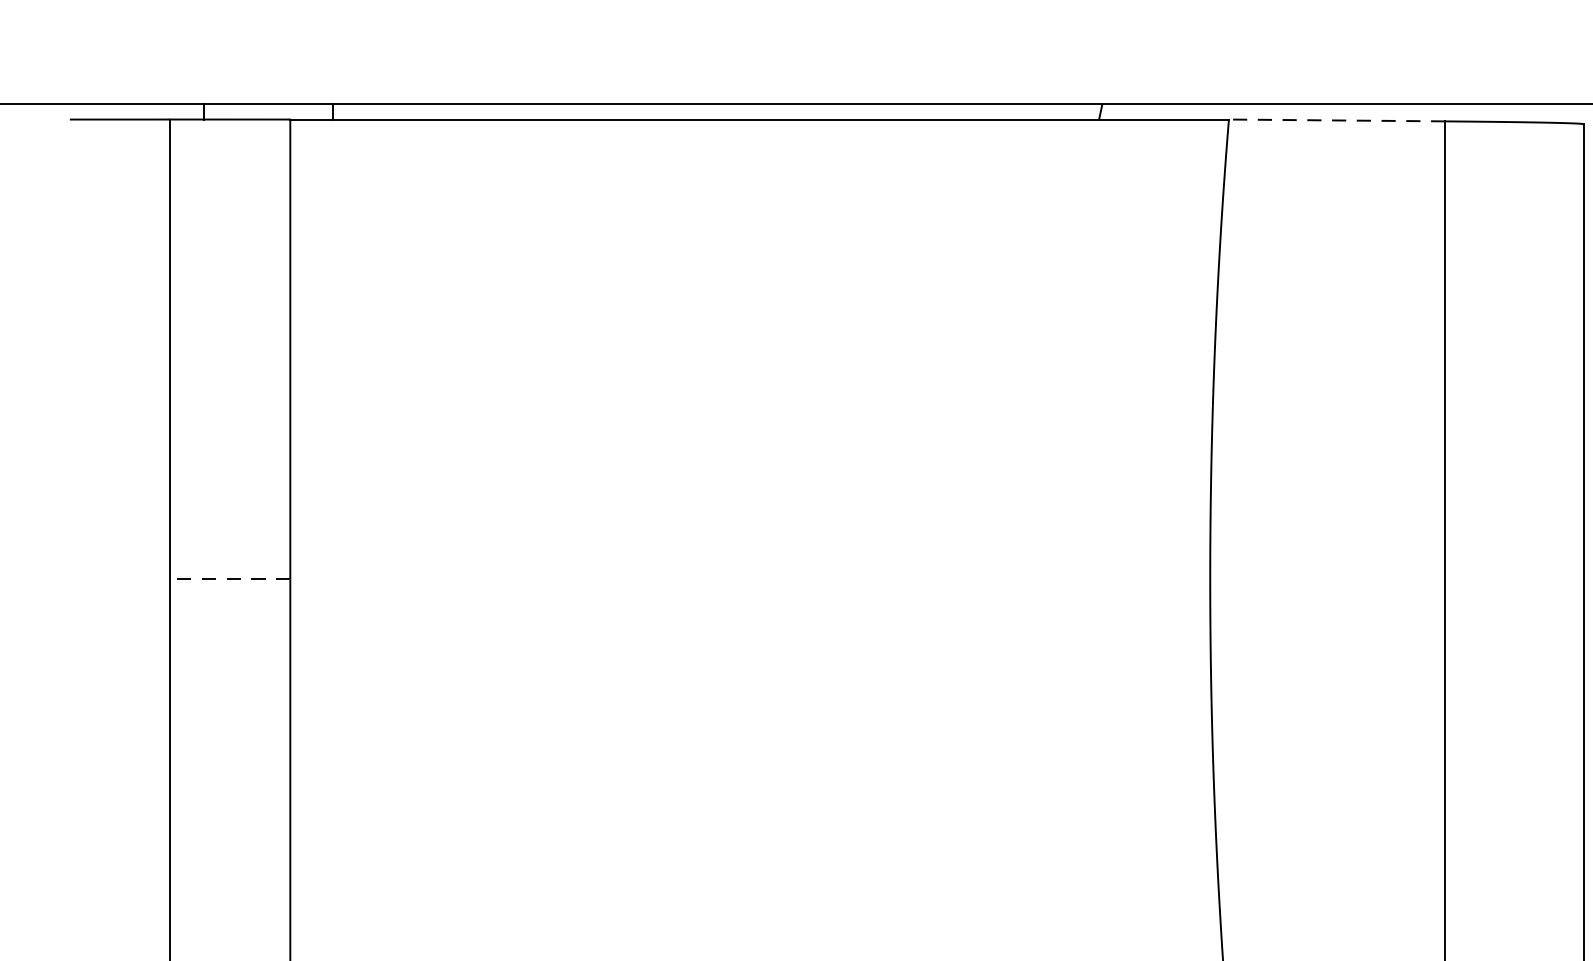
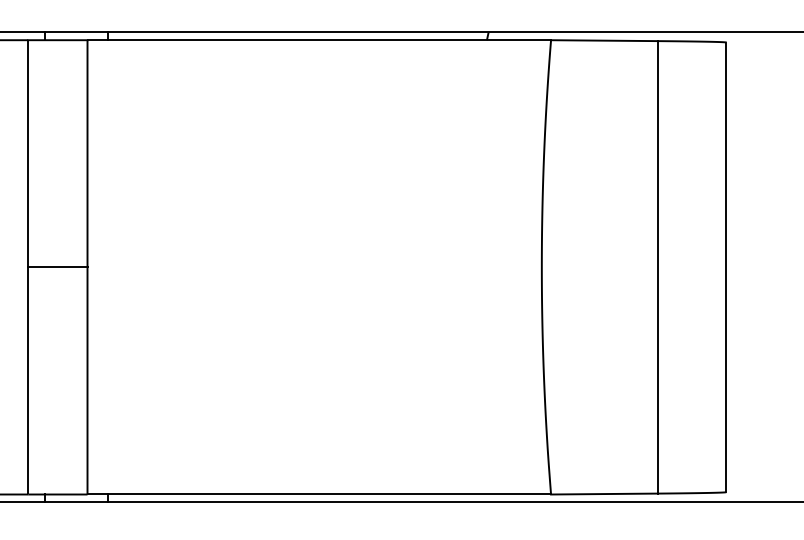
line: (1335, 120) -> (603, 40), dashed -> solid
line: (229, 579) -> (57, 267), dashed -> solid

